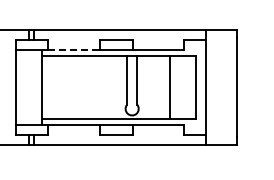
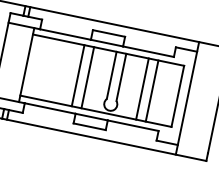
line: (73, 49) -> (65, 34), dashed -> solid
line: (94, 87) -> (78, 75), added
line: (104, 87) -> (88, 77), added
line: (160, 87) -> (142, 89), added

